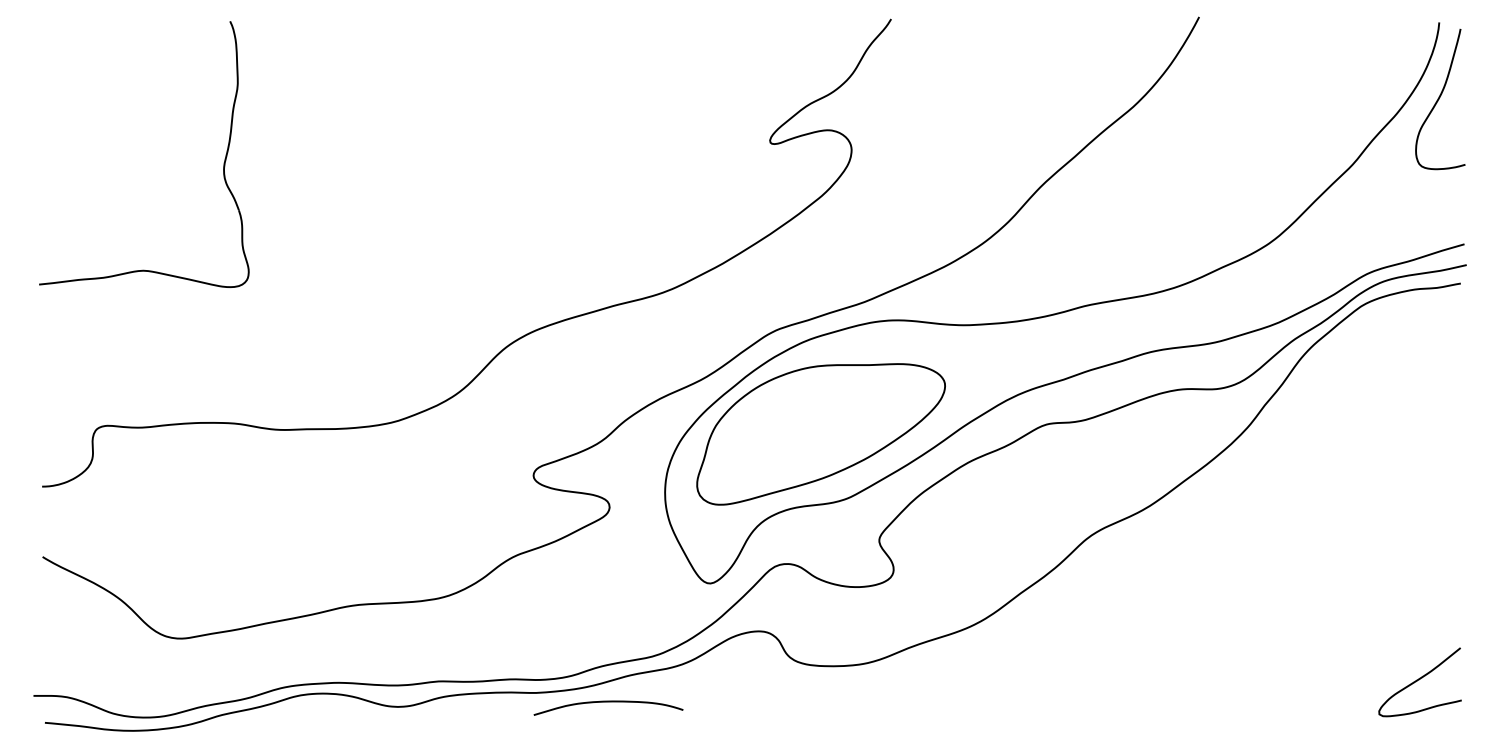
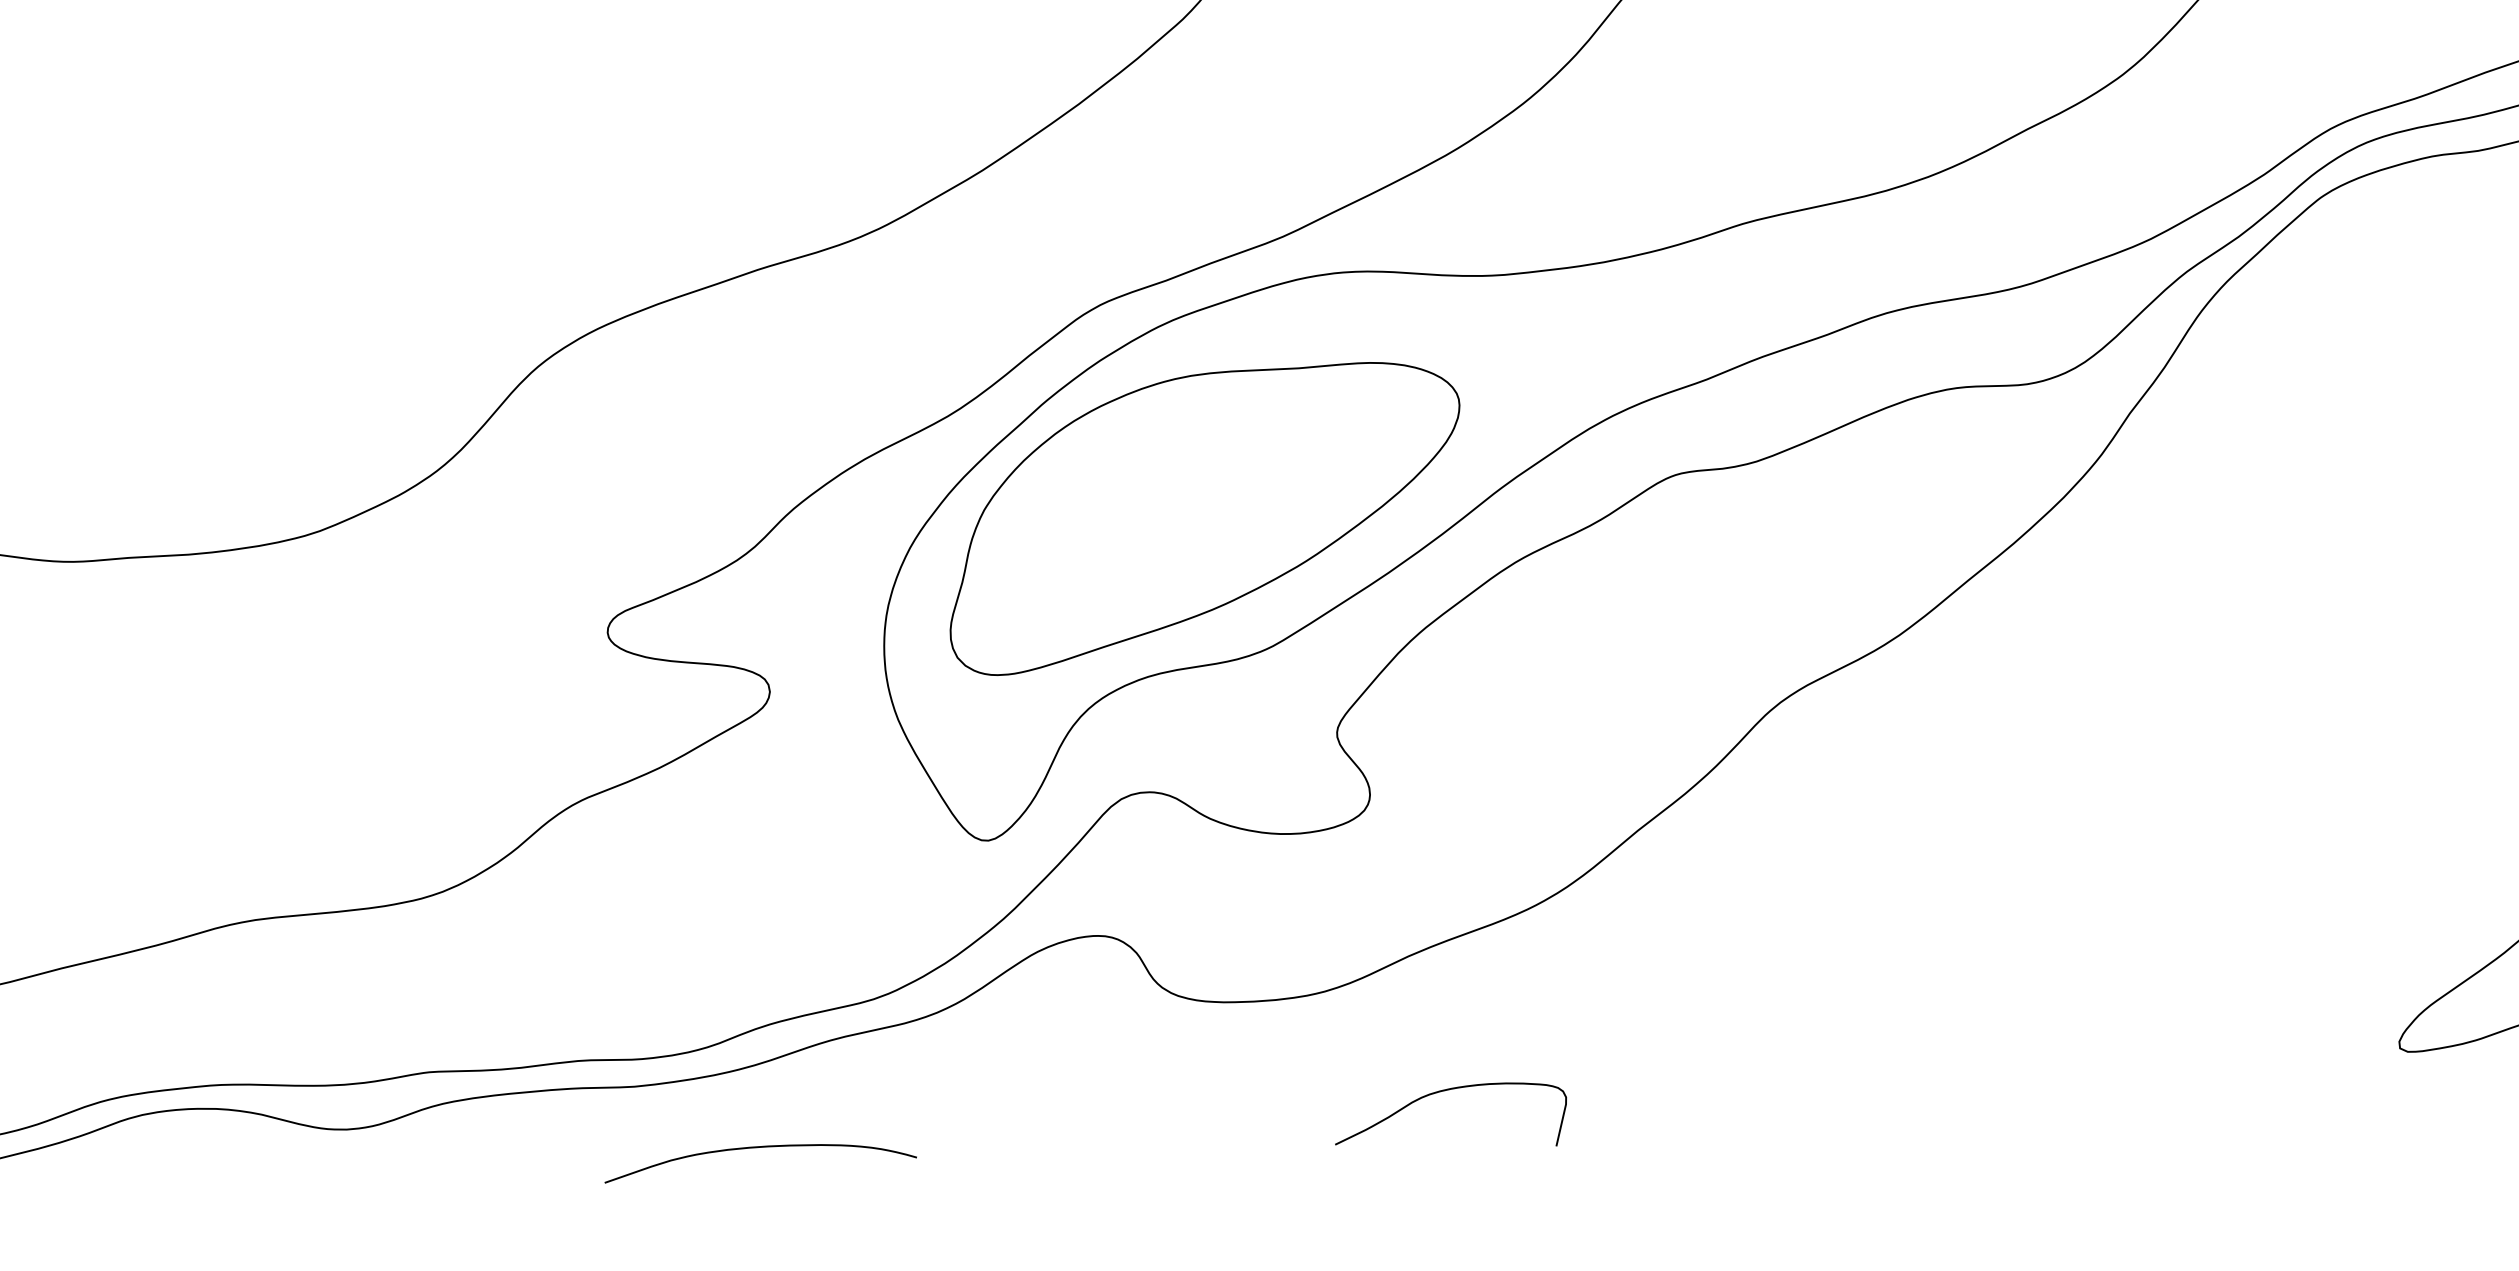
curve: (608, 702) -> (759, 1149), moved
curve: (925, 713) -> (1450, 1091), added

